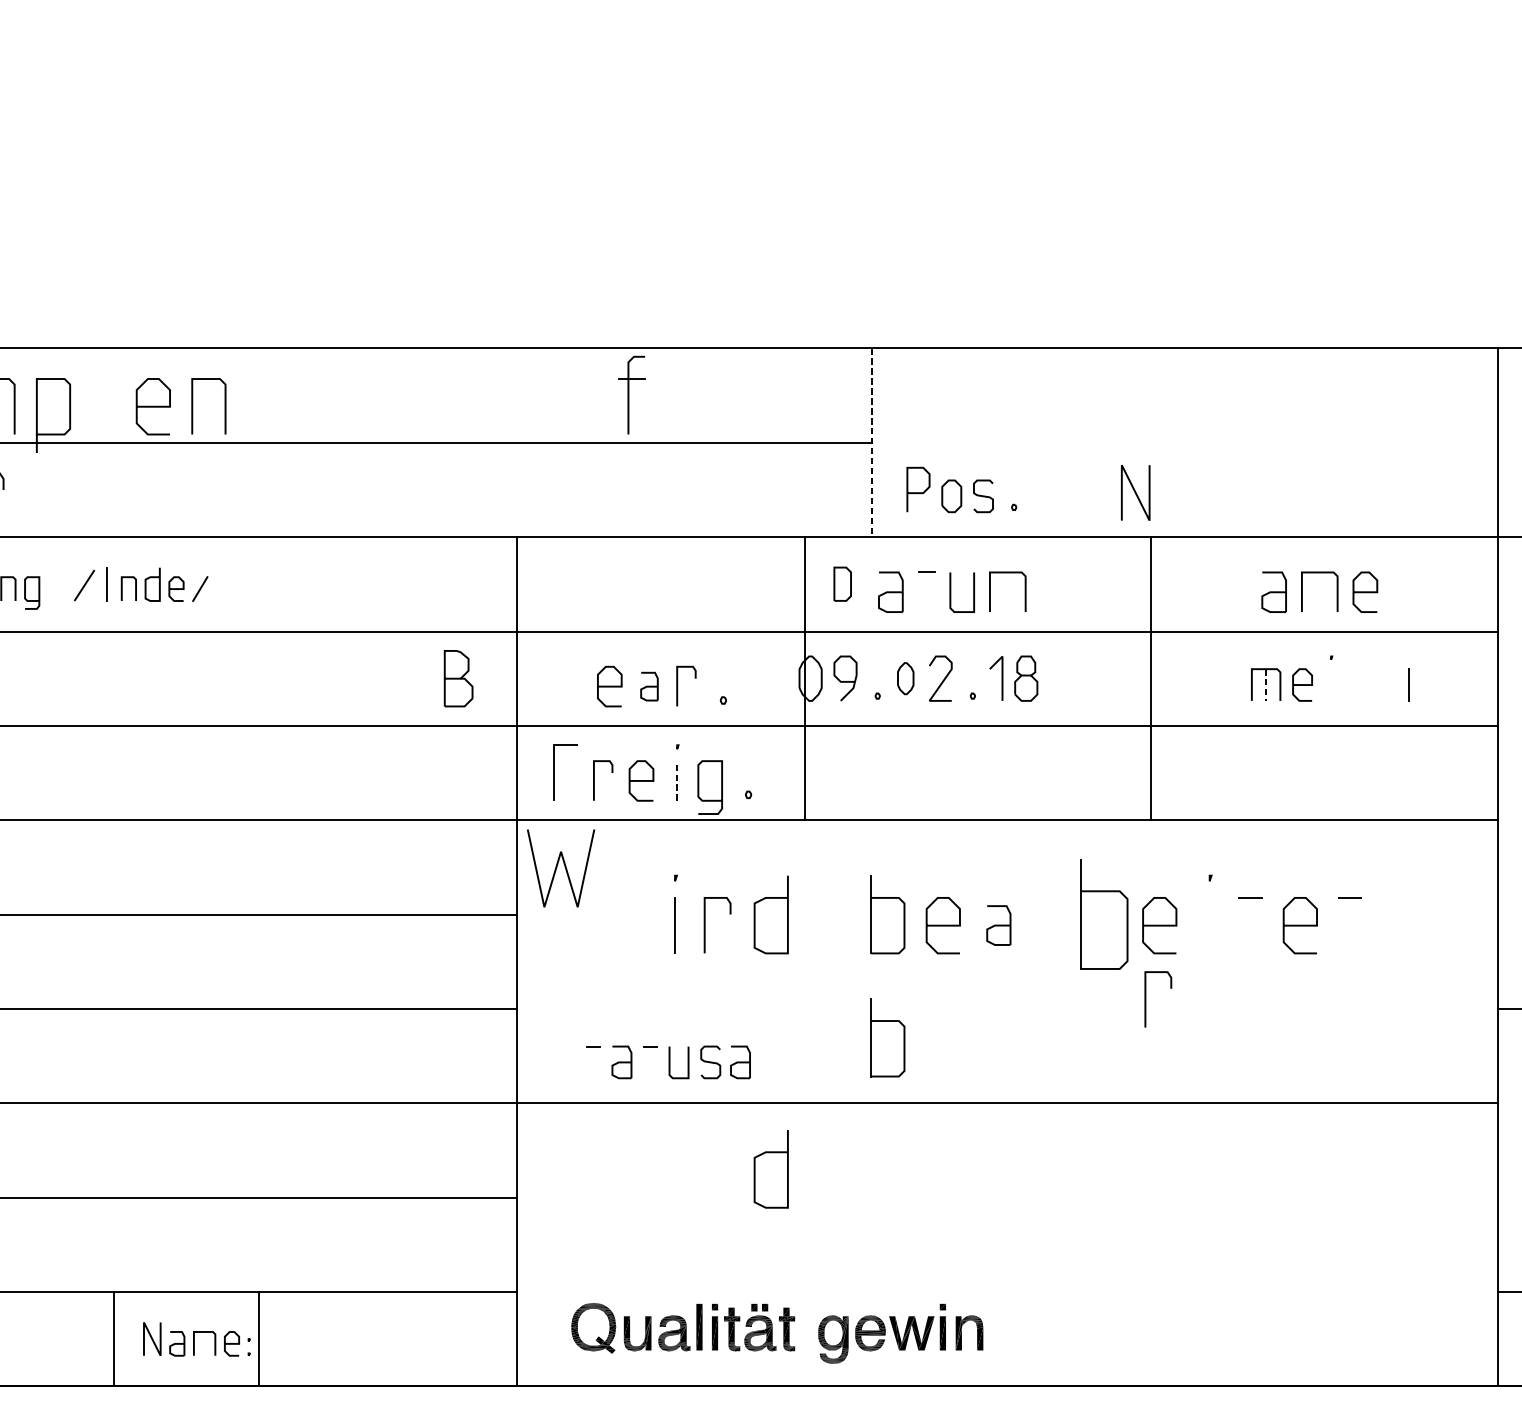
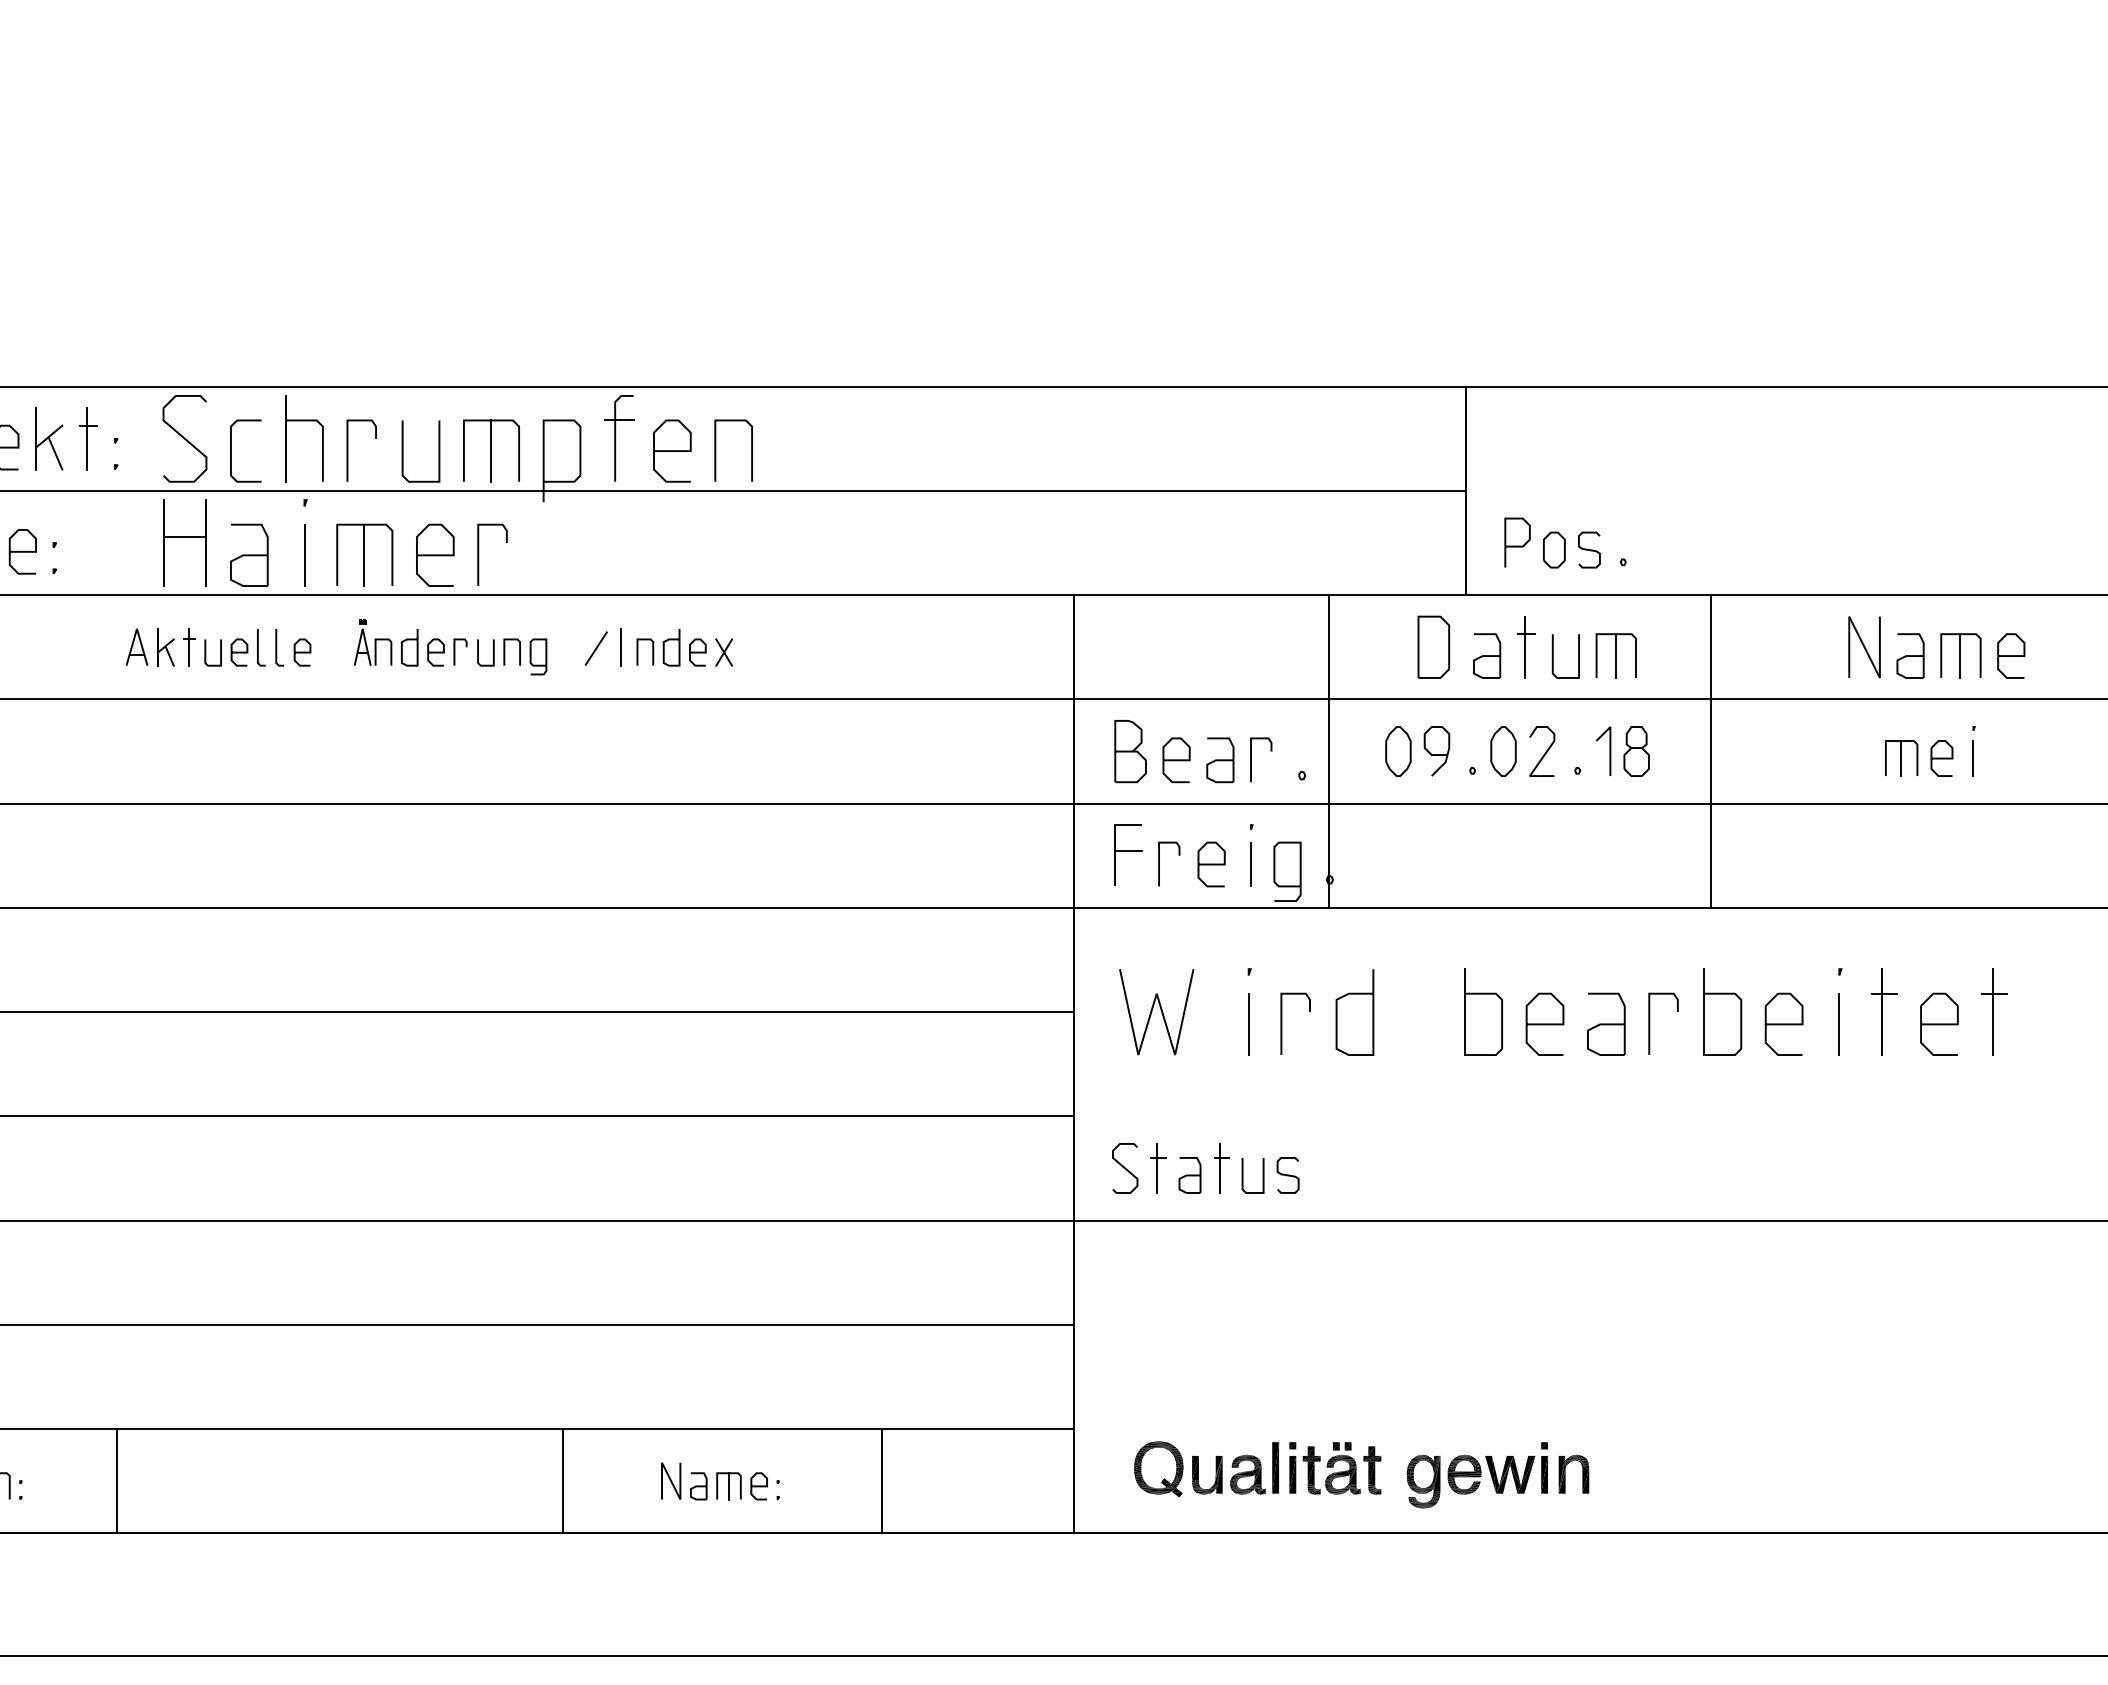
part: (632, 395) -> (619, 438), moved
line: (871, 443) -> (1465, 491), dashed -> solid
line: (1135, 493) -> (1864, 647), moved
part: (842, 583) -> (1433, 646), size x1.67
line: (925, 583) -> (1525, 646), added
line: (200, 589) -> (724, 652), added
line: (1007, 591) -> (1615, 655), added
line: (1319, 591) -> (1960, 655), added
part: (458, 678) -> (1130, 751), moved
line: (805, 678) -> (1328, 751), moved
part: (905, 678) -> (1503, 751), size x1.43
line: (1151, 678) -> (1711, 751), moved
line: (1265, 684) -> (1901, 758), dashed -> solid
line: (1408, 684) -> (1972, 758), moved
part: (649, 686) -> (1220, 760), size x1.43
line: (566, 769) -> (1128, 851), added
line: (677, 780) -> (1251, 864), dashed -> solid
line: (557, 867) -> (1152, 1011), moved
part: (1103, 914) -> (1722, 1011), size x0.71
line: (1248, 914) -> (1882, 1012), added
line: (1348, 914) -> (1992, 1012), added
part: (998, 924) -> (1606, 1023), size x1.43
line: (1209, 925) -> (1839, 1024), added
line: (1146, 999) -> (1650, 1023), moved
part: (887, 1037) -> (1483, 1147), removed
line: (592, 1055) -> (1157, 1167), added
line: (649, 1055) -> (1220, 1167), added
curve: (563, 1056) -> (1125, 1168), added
part: (740, 1062) -> (1320, 1175), removed
curve: (755, 1169) -> (1337, 1293), removed
line: (113, 1339) -> (563, 1481), moved
line: (259, 1339) -> (882, 1481), moved
line: (204, 1343) -> (728, 1486), added

